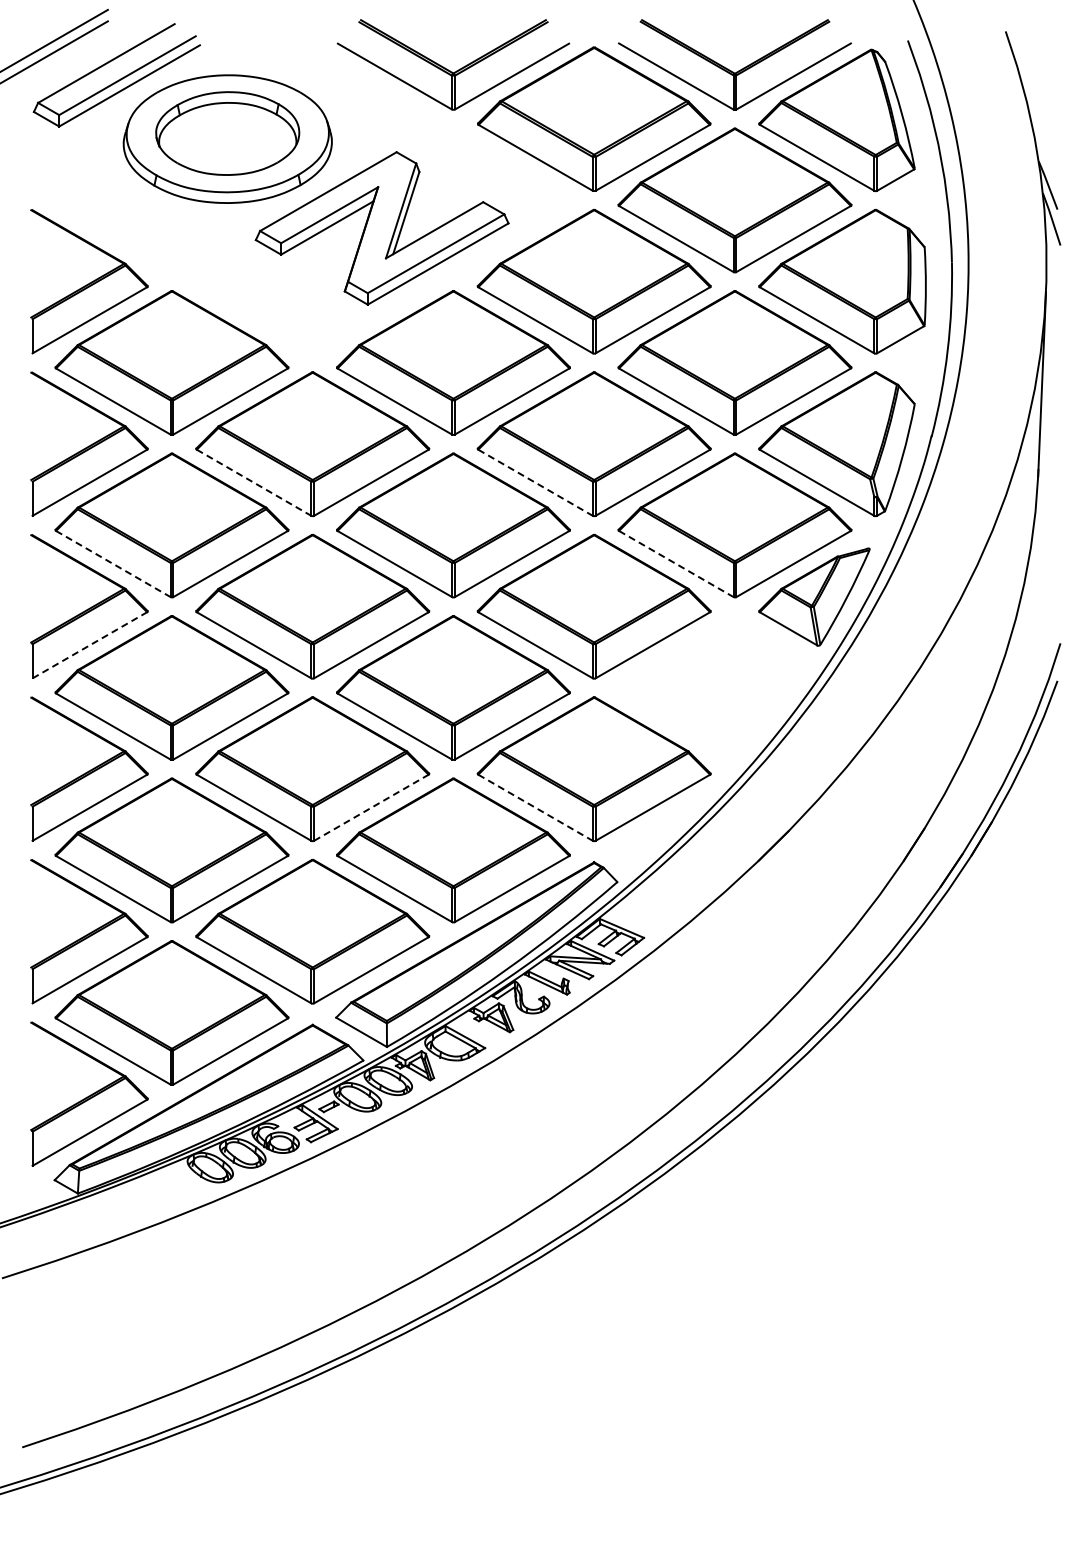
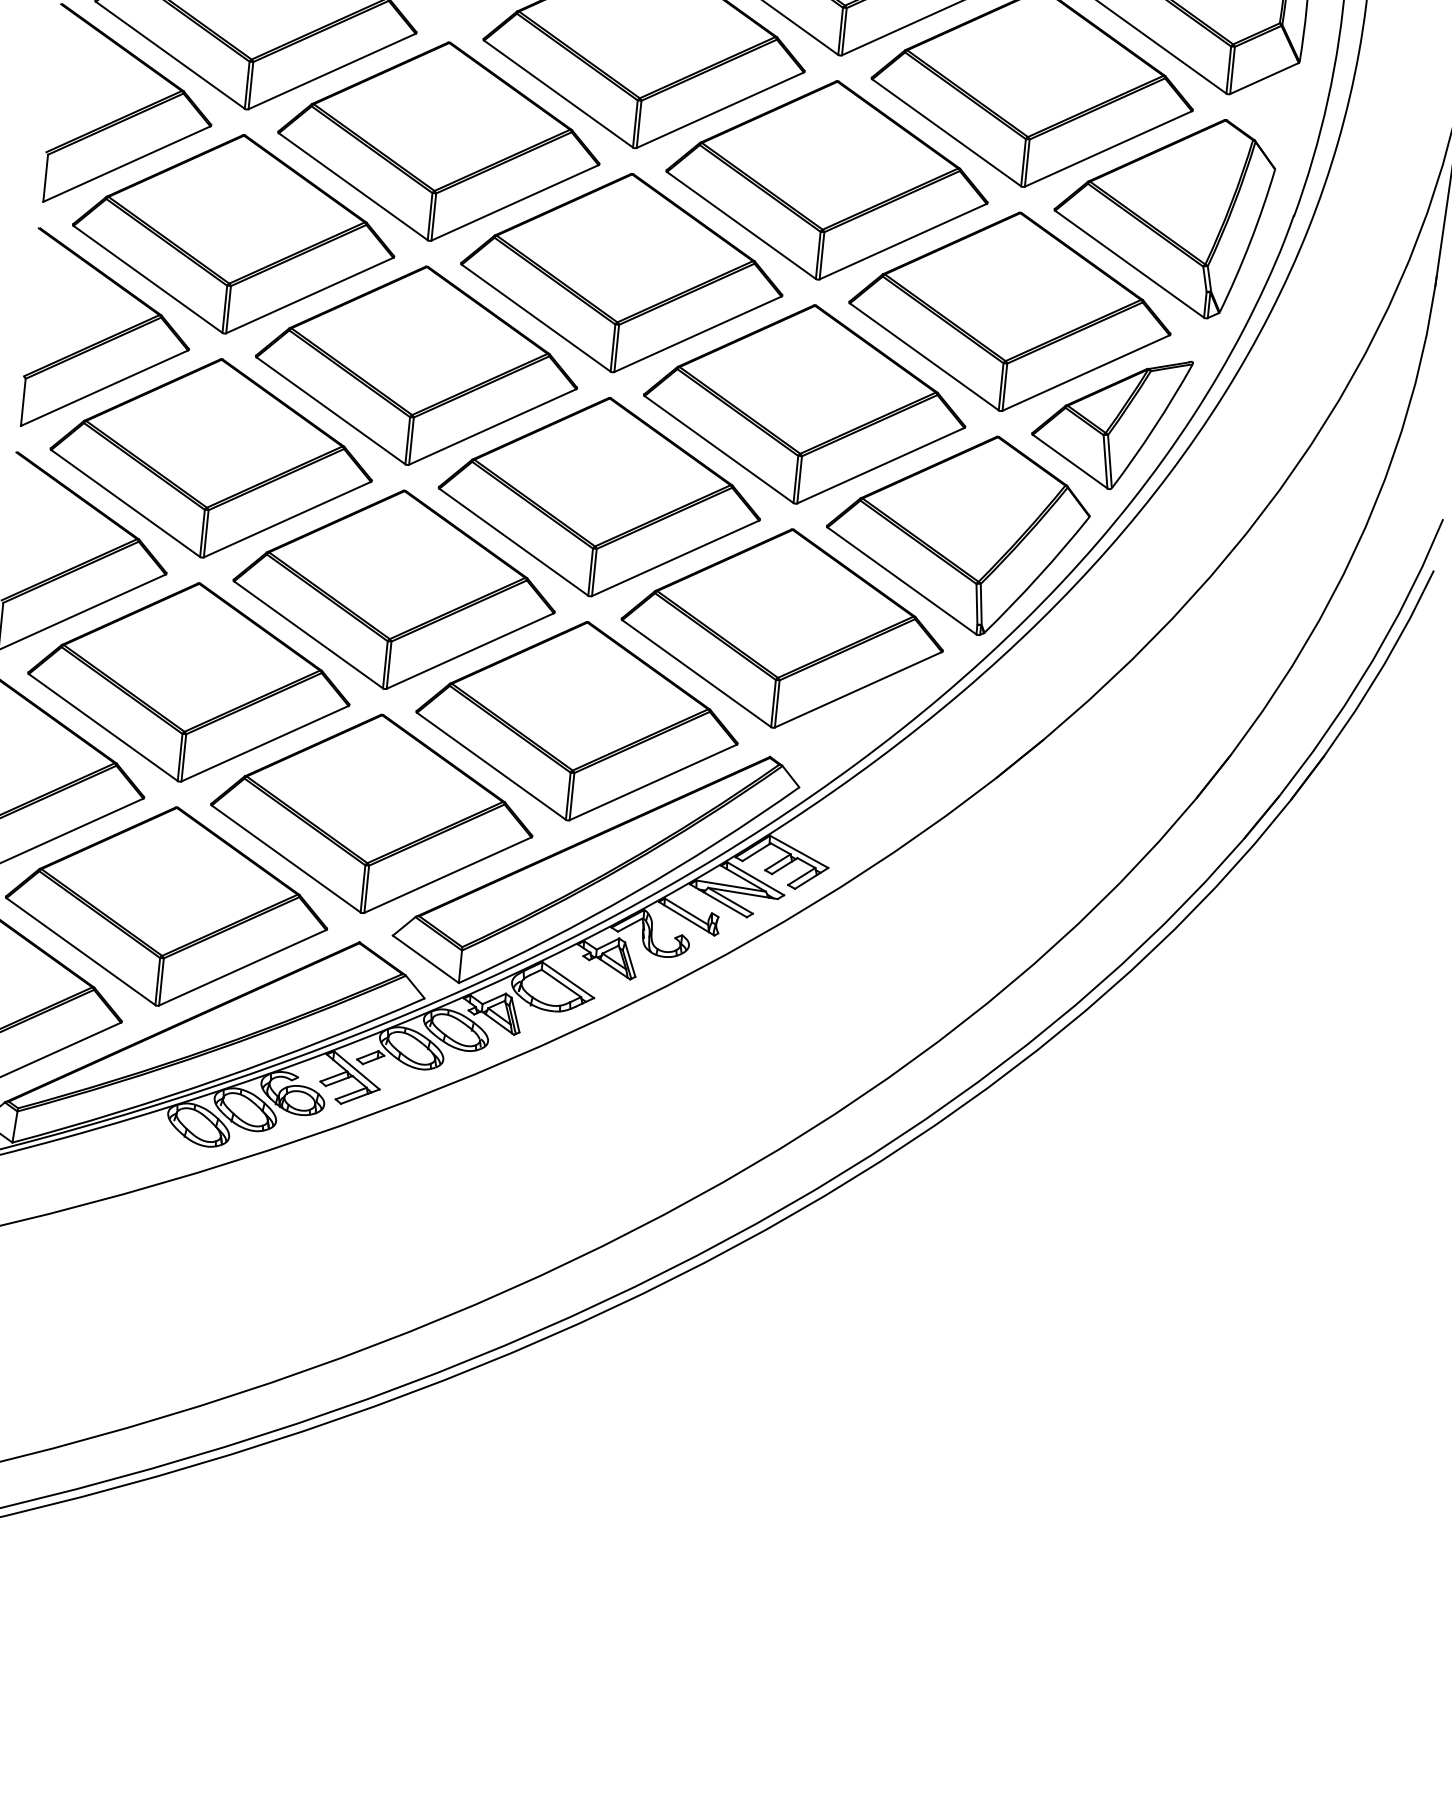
line: (254, 483) -> (353, 187), dashed -> solid
line: (536, 483) -> (742, 226), dashed -> solid
line: (113, 564) -> (148, 280), dashed -> solid
line: (676, 564) -> (924, 357), dashed -> solid
line: (90, 645) -> (105, 388), dashed -> solid
part: (712, 687) -> (957, 532), added
line: (371, 807) -> (470, 650), dashed -> solid
line: (536, 808) -> (697, 674), dashed -> solid

